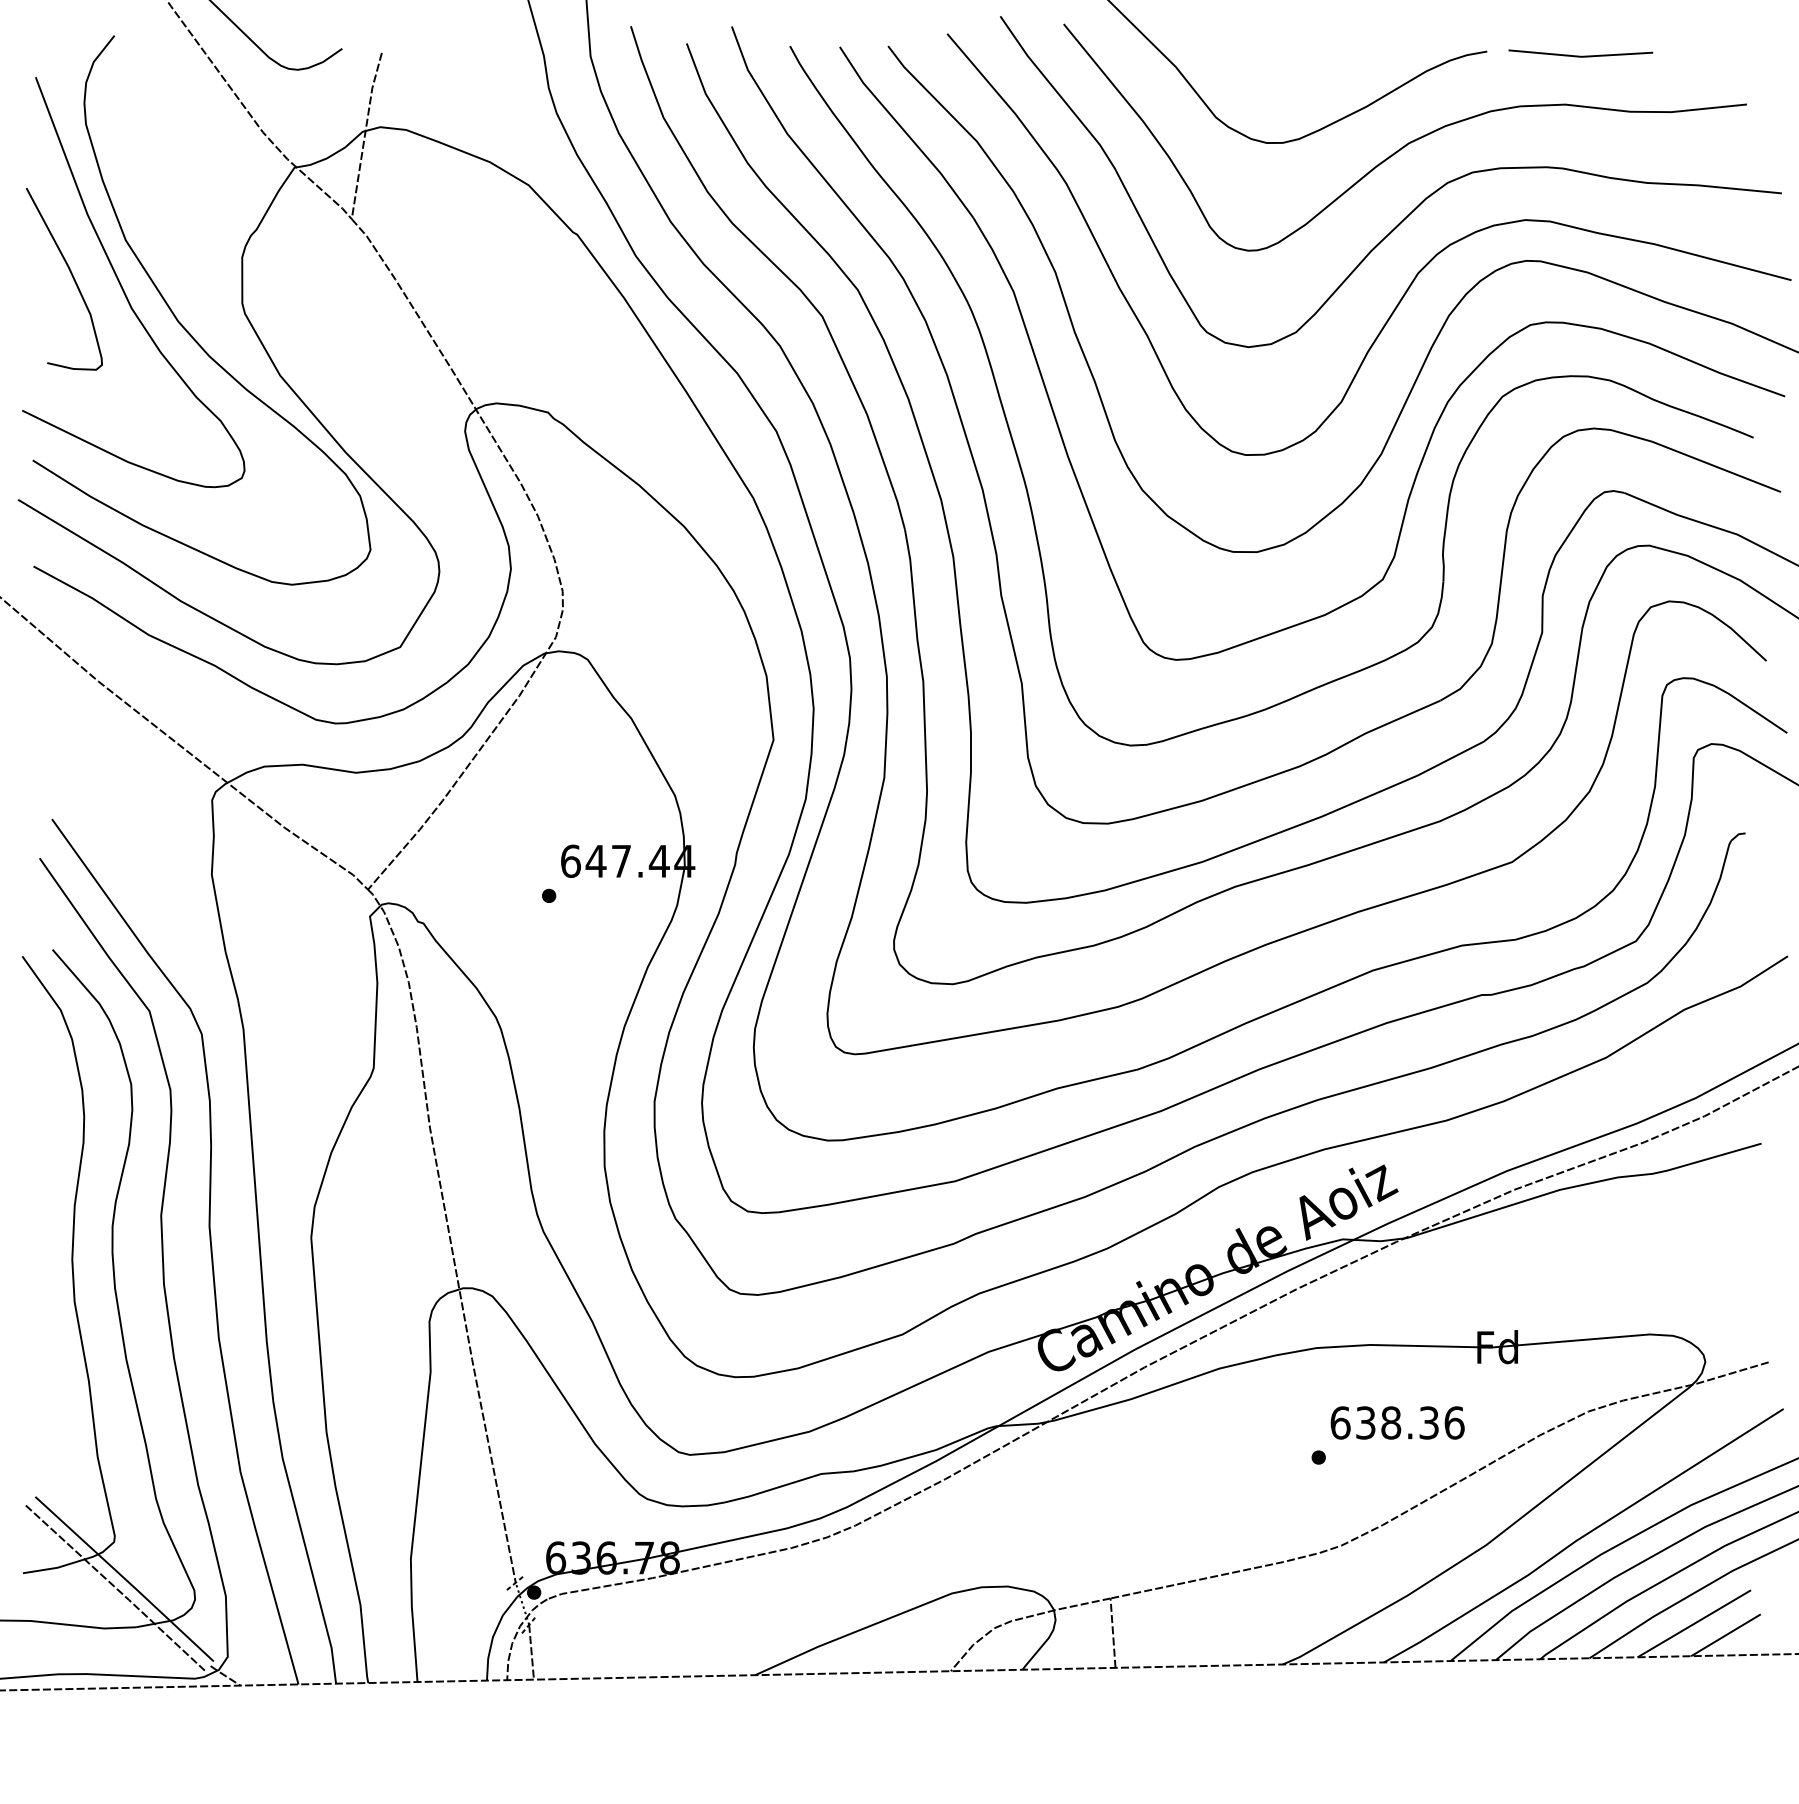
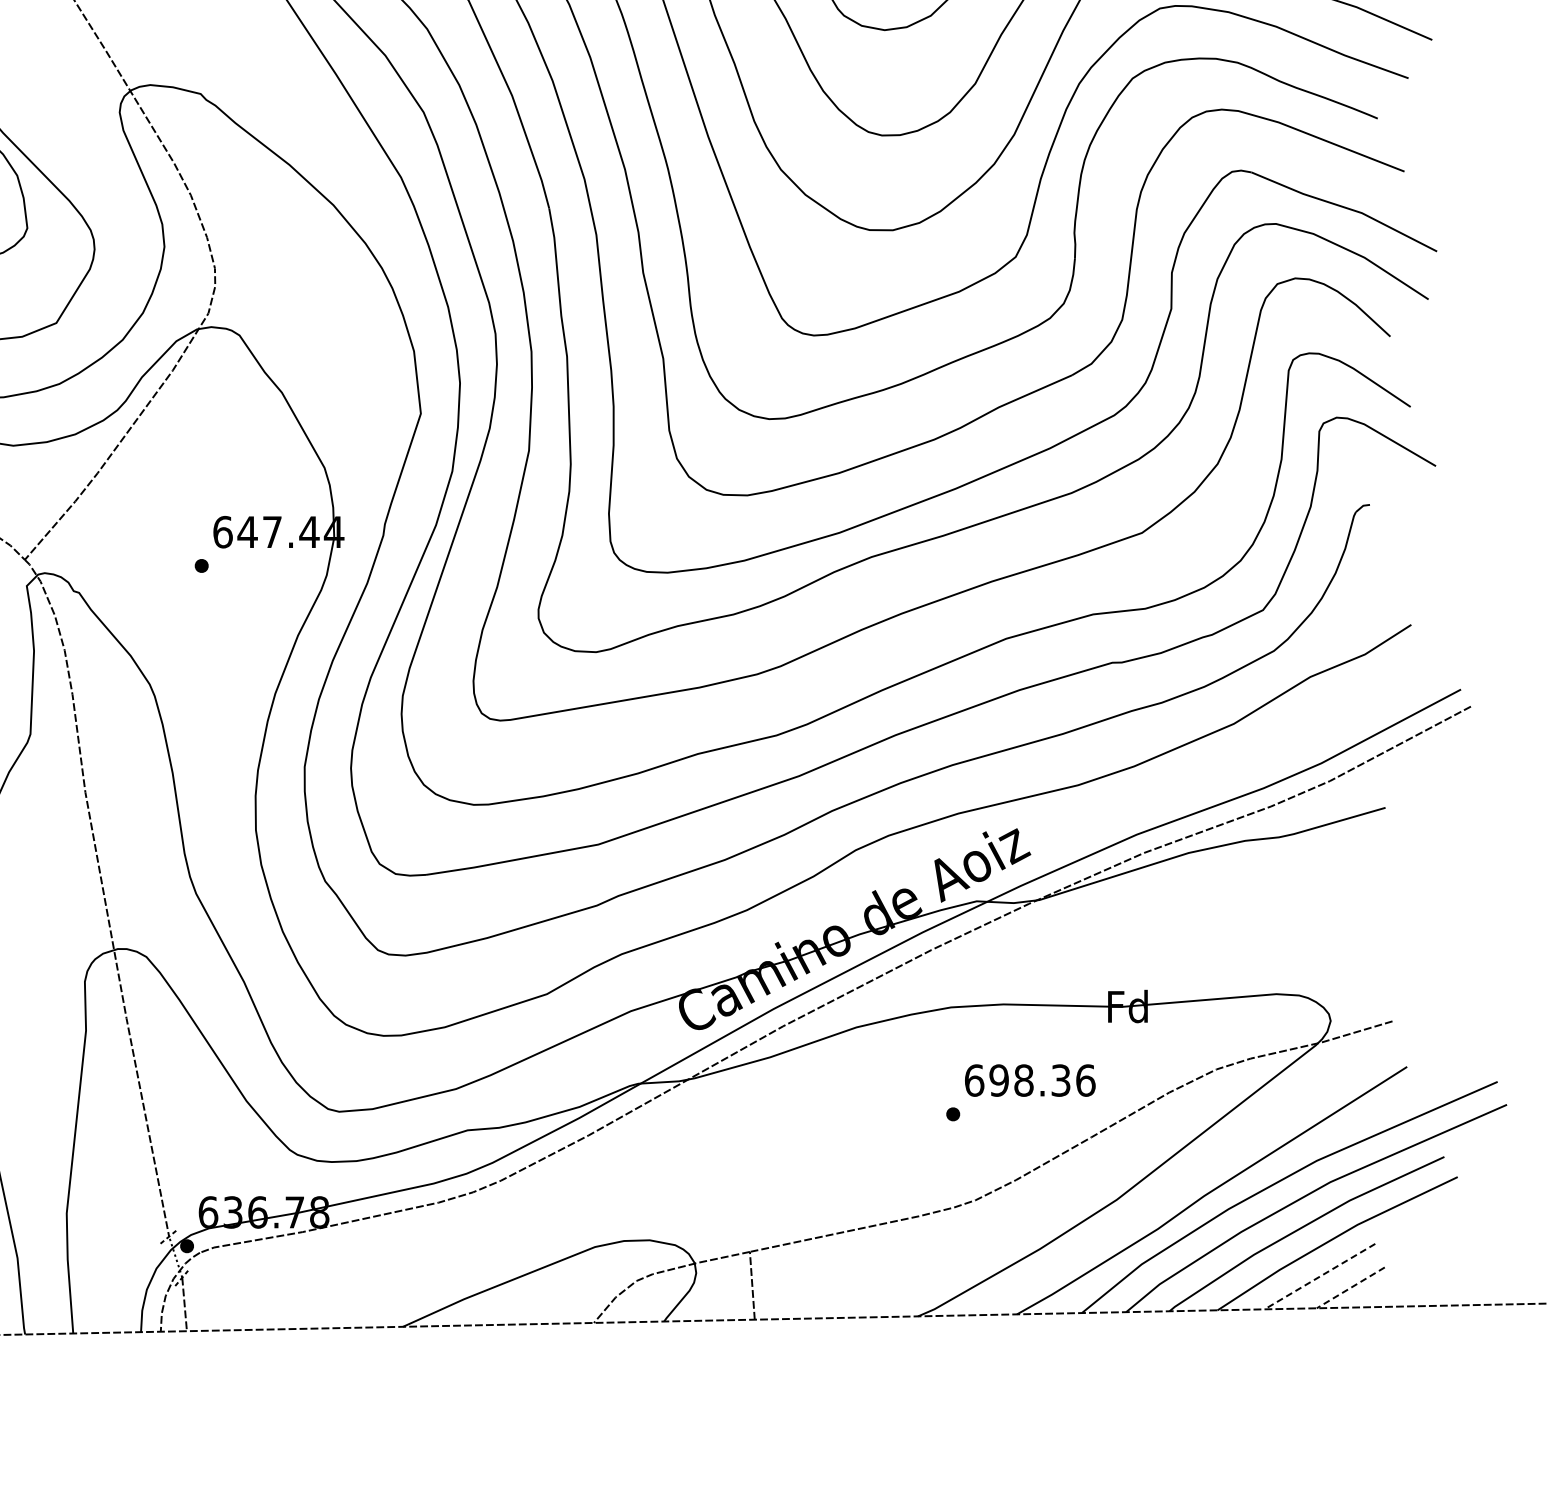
text: (1365, 1422) -> (998, 1080), 638.36 -> 698.36
line: (1693, 1624) -> (1319, 1277), solid -> dashed
line: (1725, 1635) -> (1350, 1288), solid -> dashed

